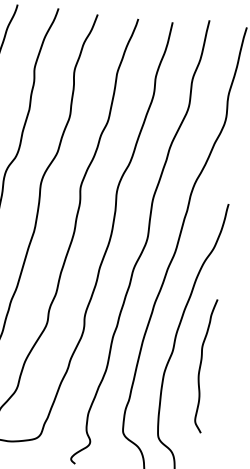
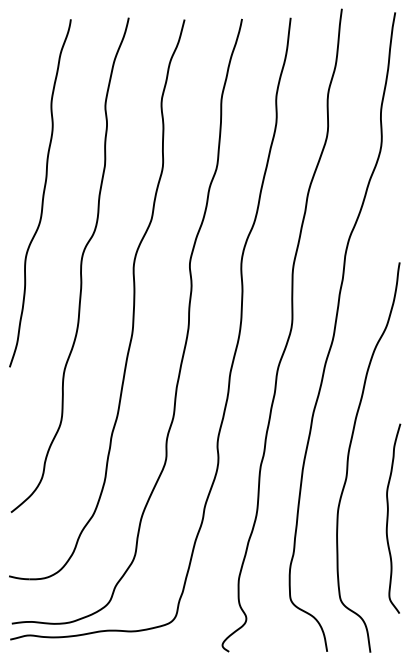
curve: (201, 365) -> (388, 518), moved

